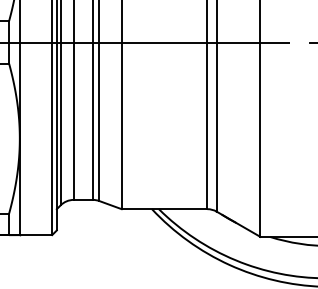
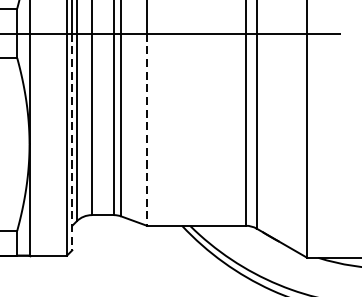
line: (121, 126) -> (146, 130), solid -> dashed
line: (56, 136) -> (71, 141), solid -> dashed

